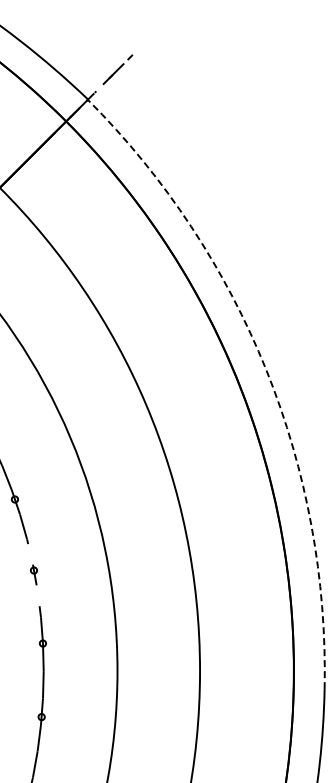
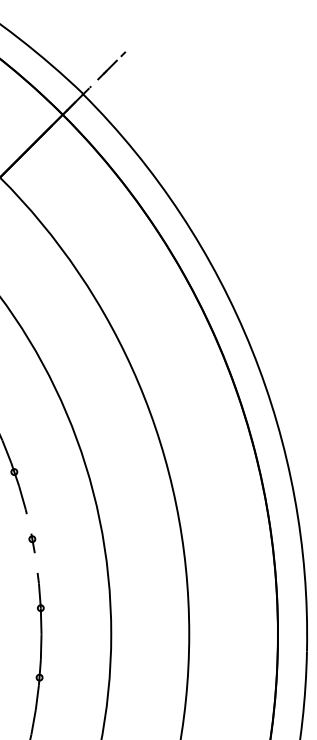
arc: (266, 370) -> (252, 350), dashed -> solid

